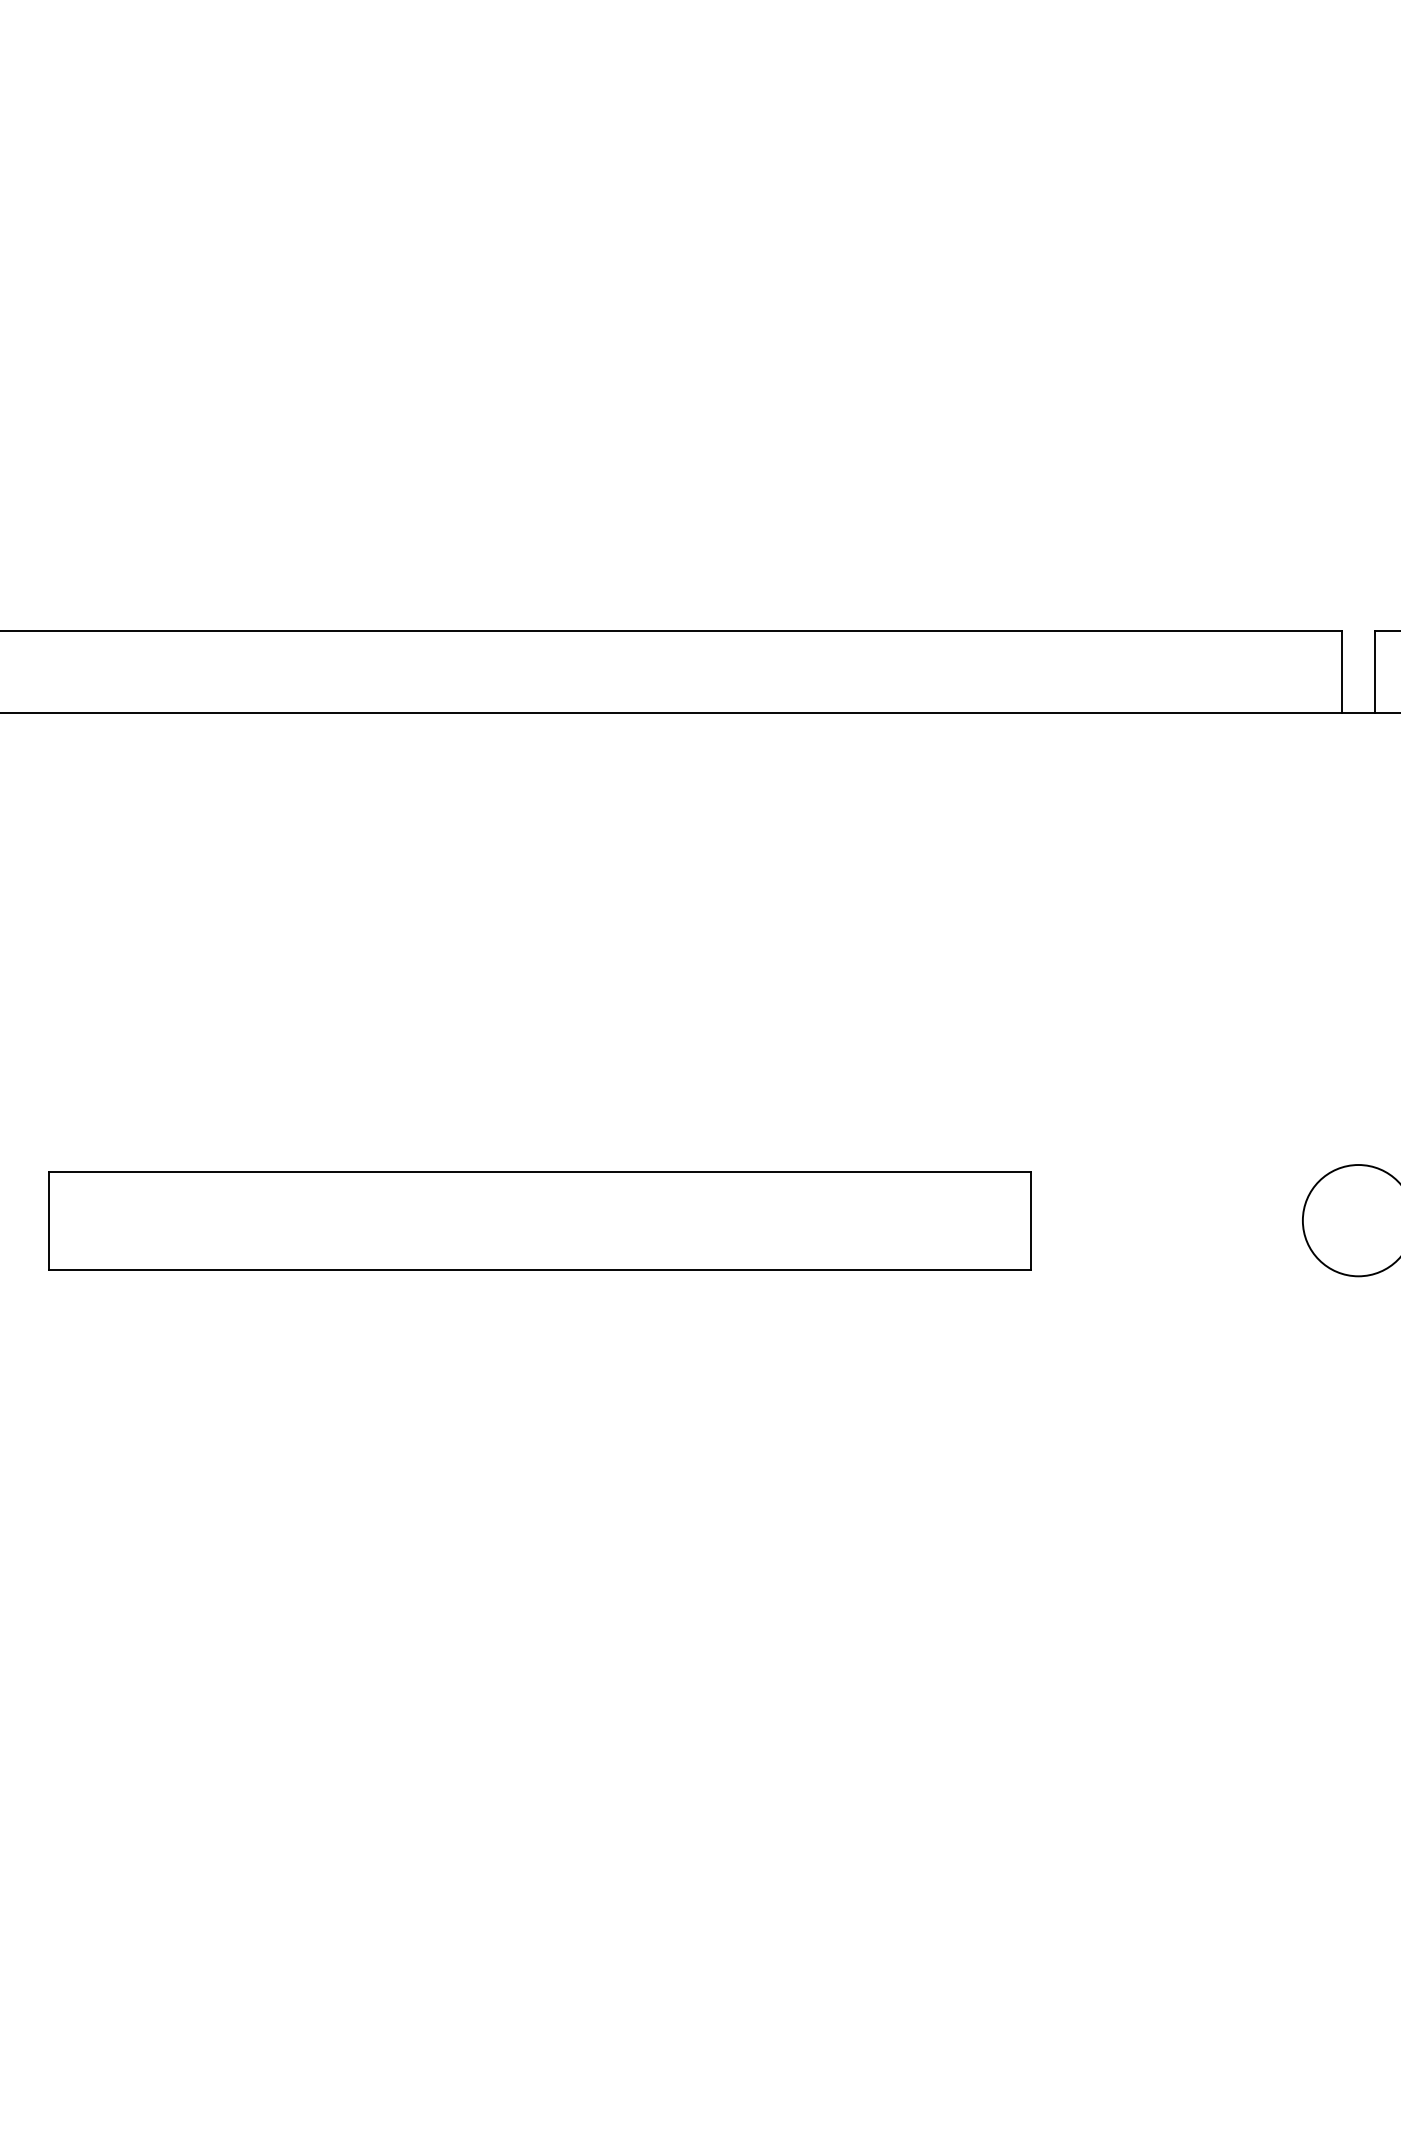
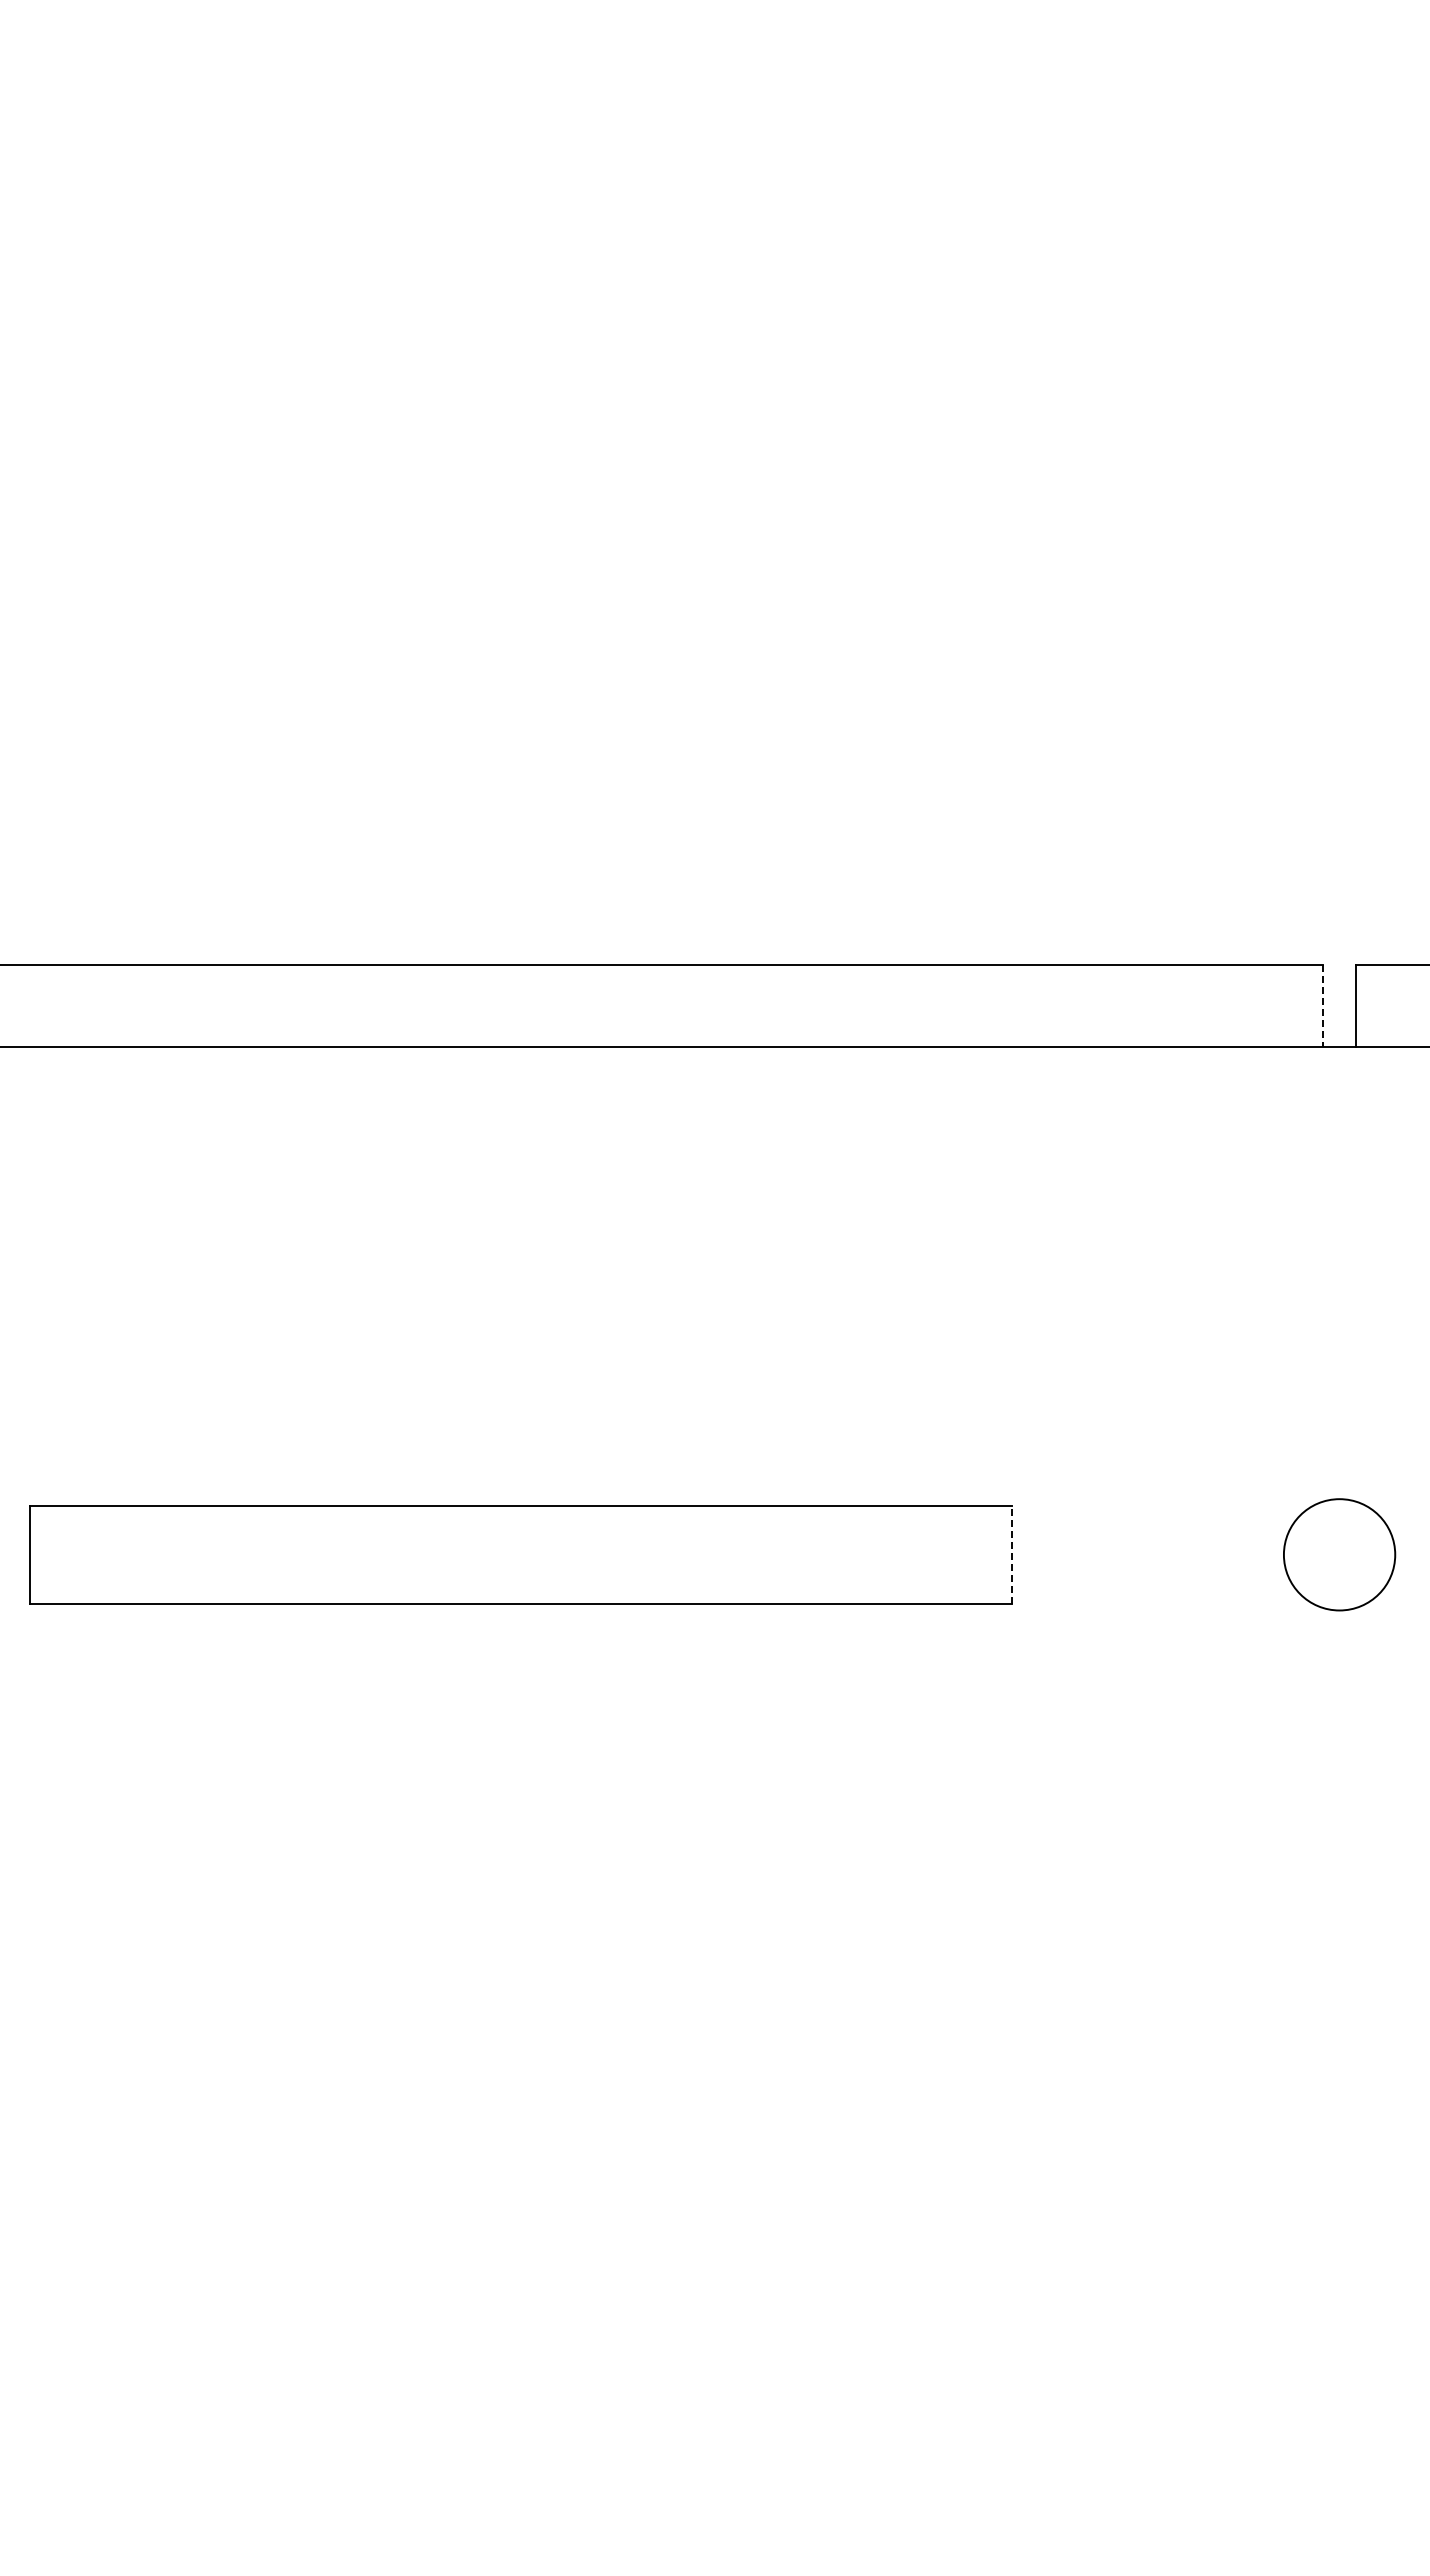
line: (1342, 672) -> (1323, 1006), solid -> dashed
line: (1031, 1220) -> (1012, 1554), solid -> dashed

